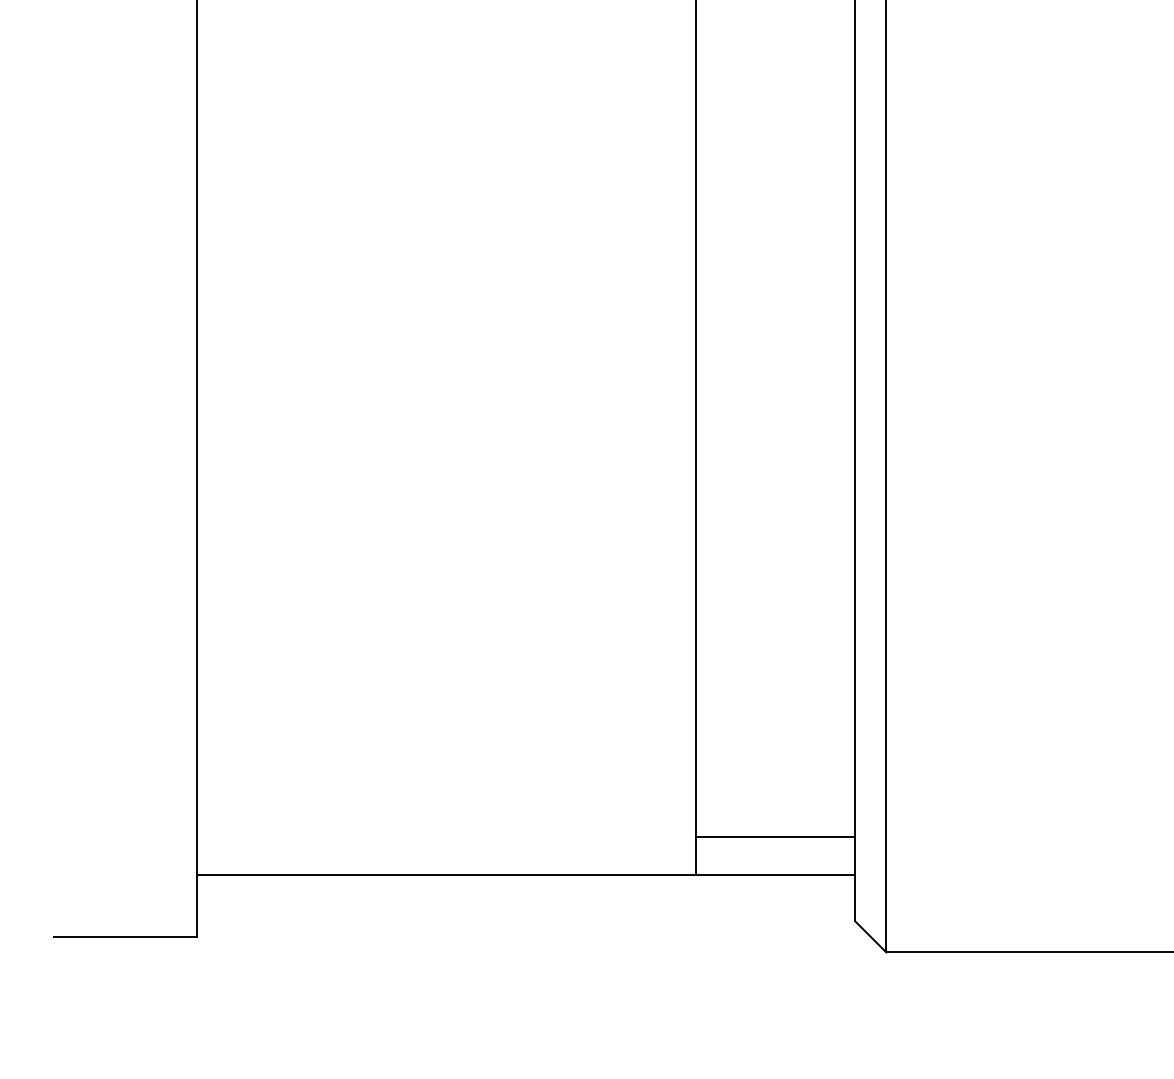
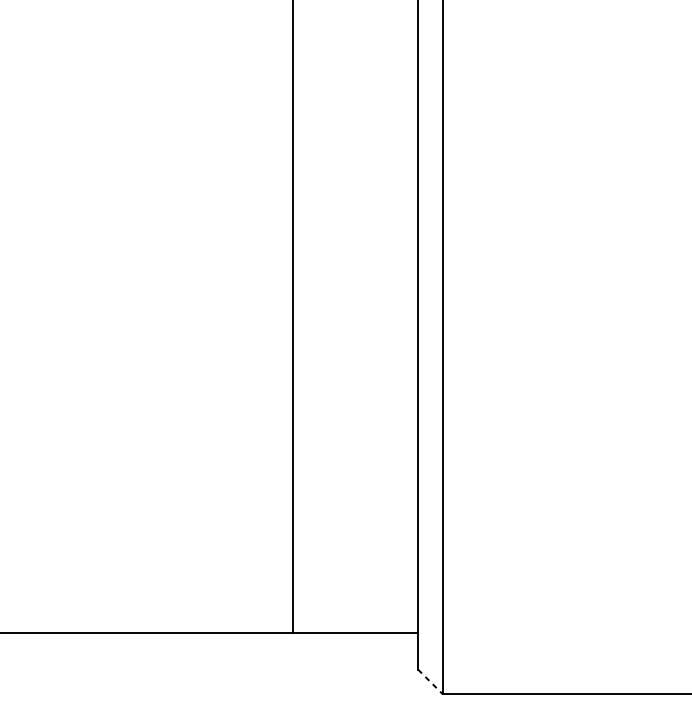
line: (775, 836) -> (355, 603), removed
line: (871, 937) -> (430, 682), solid -> dashed

